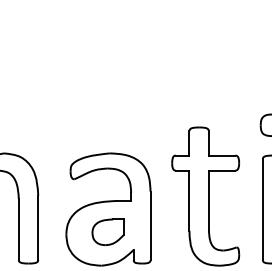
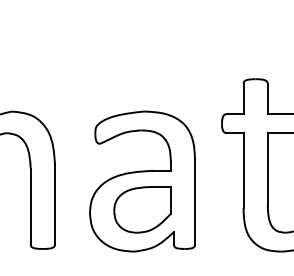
part: (107, 232) -> (141, 210), size x1.43

